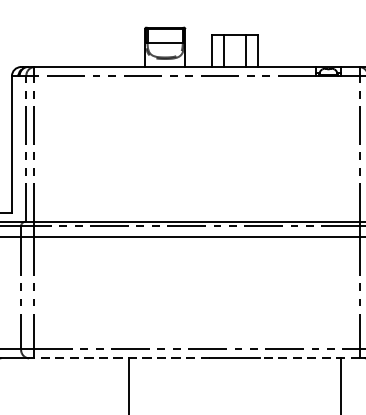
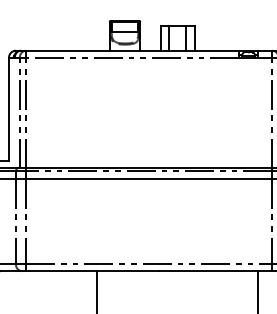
line: (120, 358) -> (91, 271), dashed -> solid
line: (309, 358) -> (234, 271), dashed -> solid

